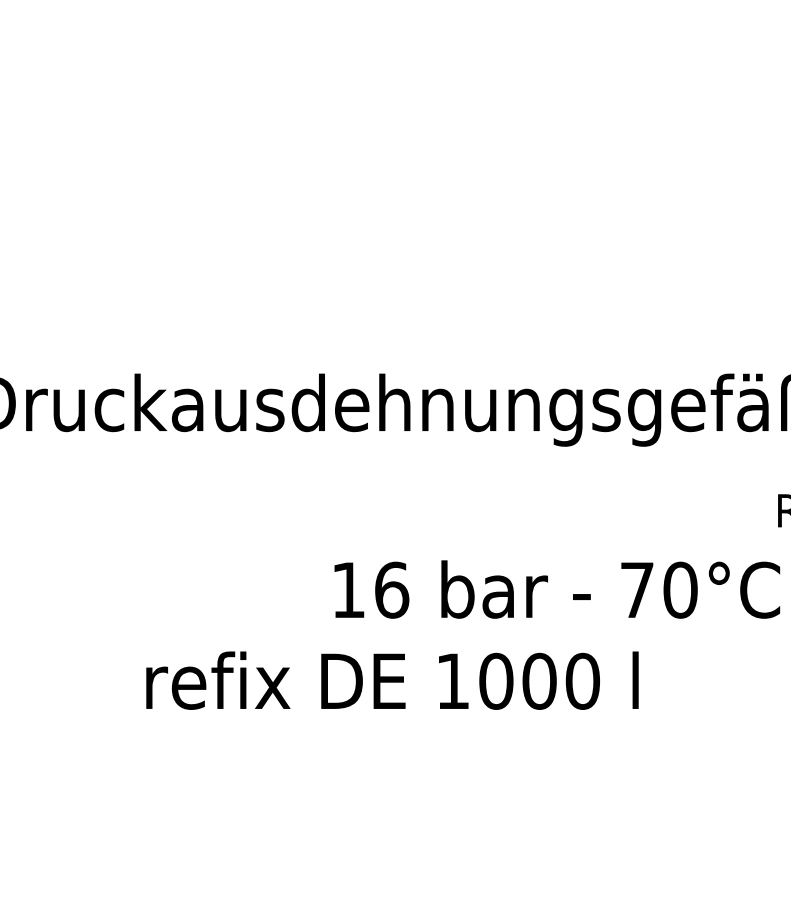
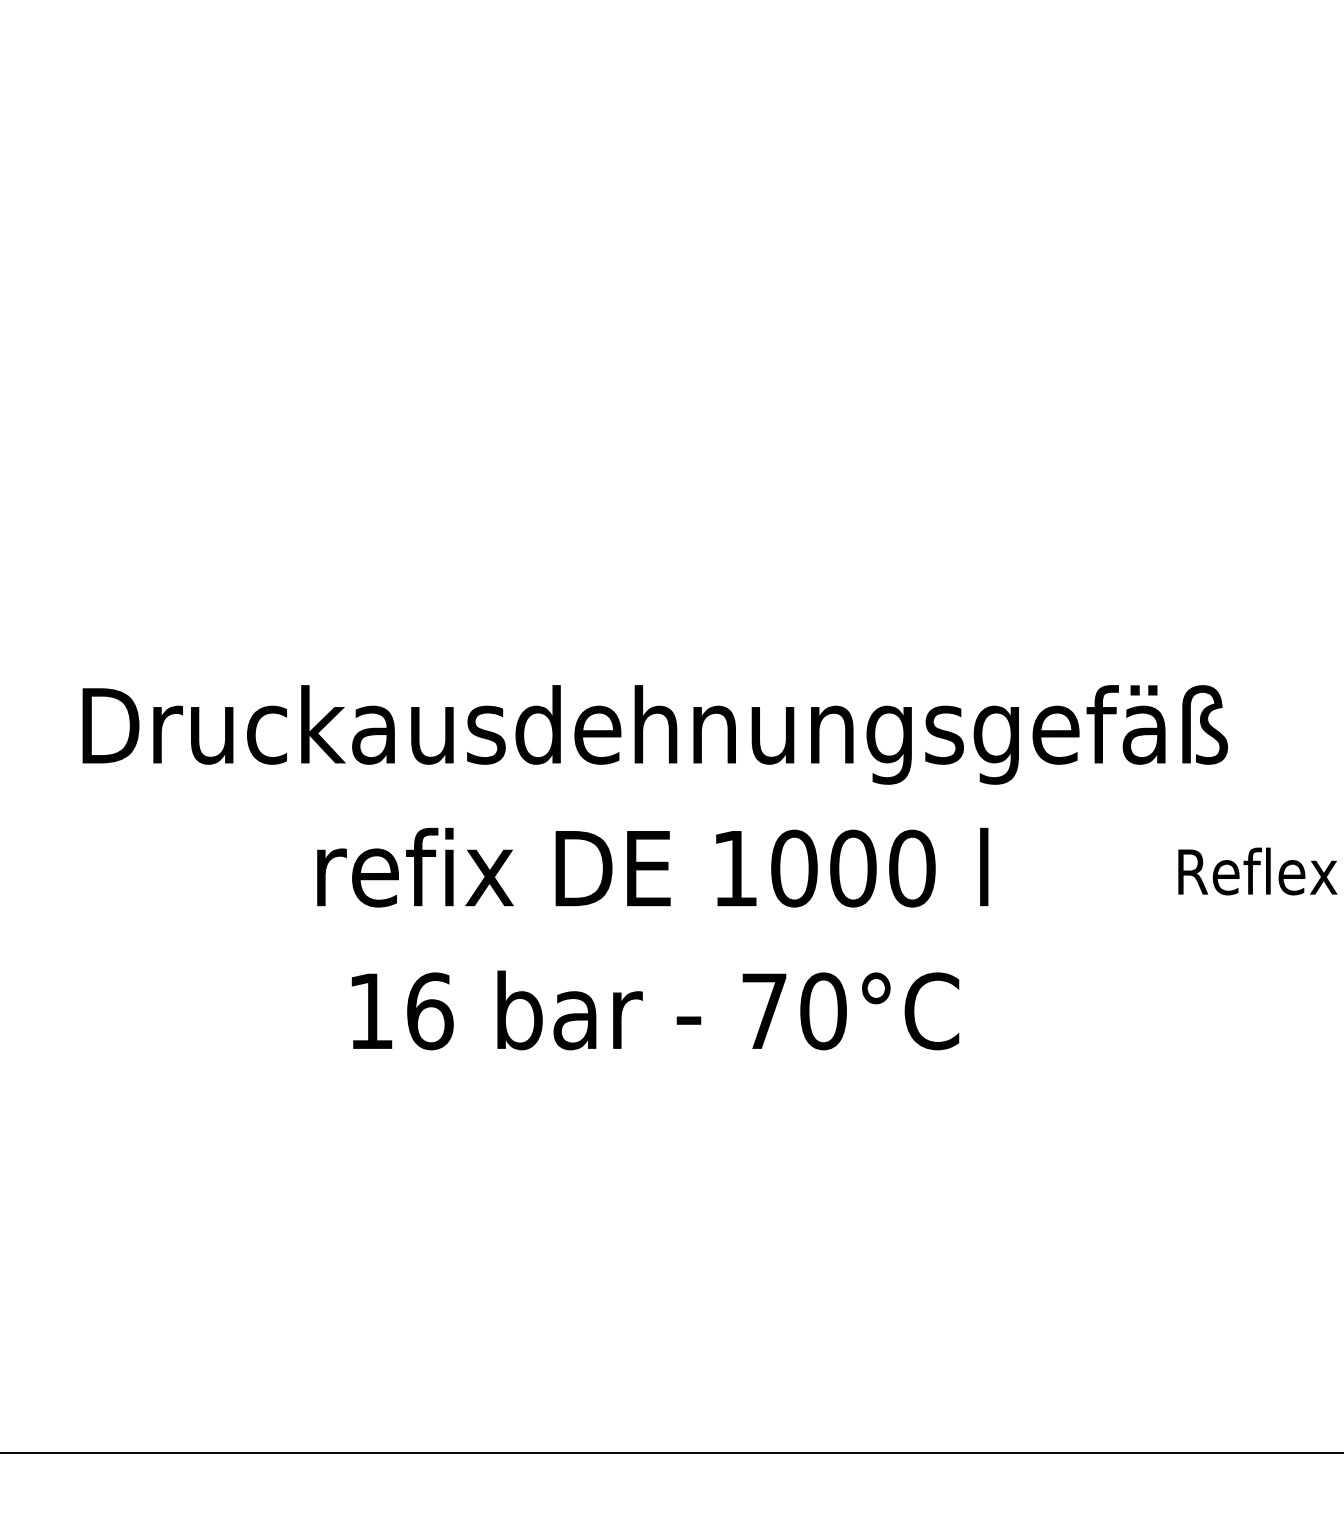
text: (557, 589) -> (655, 1010), moved
text: (392, 680) -> (652, 867), moved

